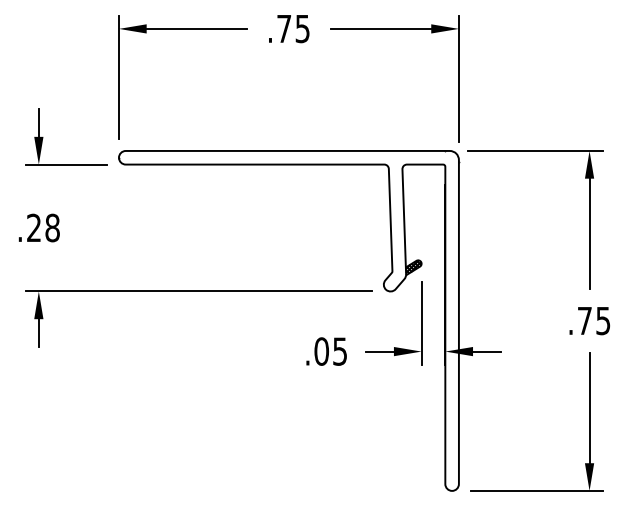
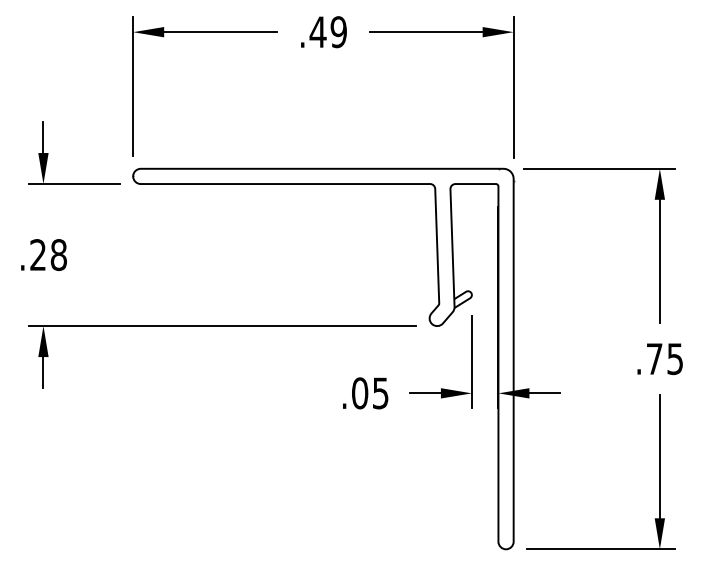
text: (292, 28) -> (327, 31), .75 -> .49
hatch: (413, 267) -> (462, 299), removed

